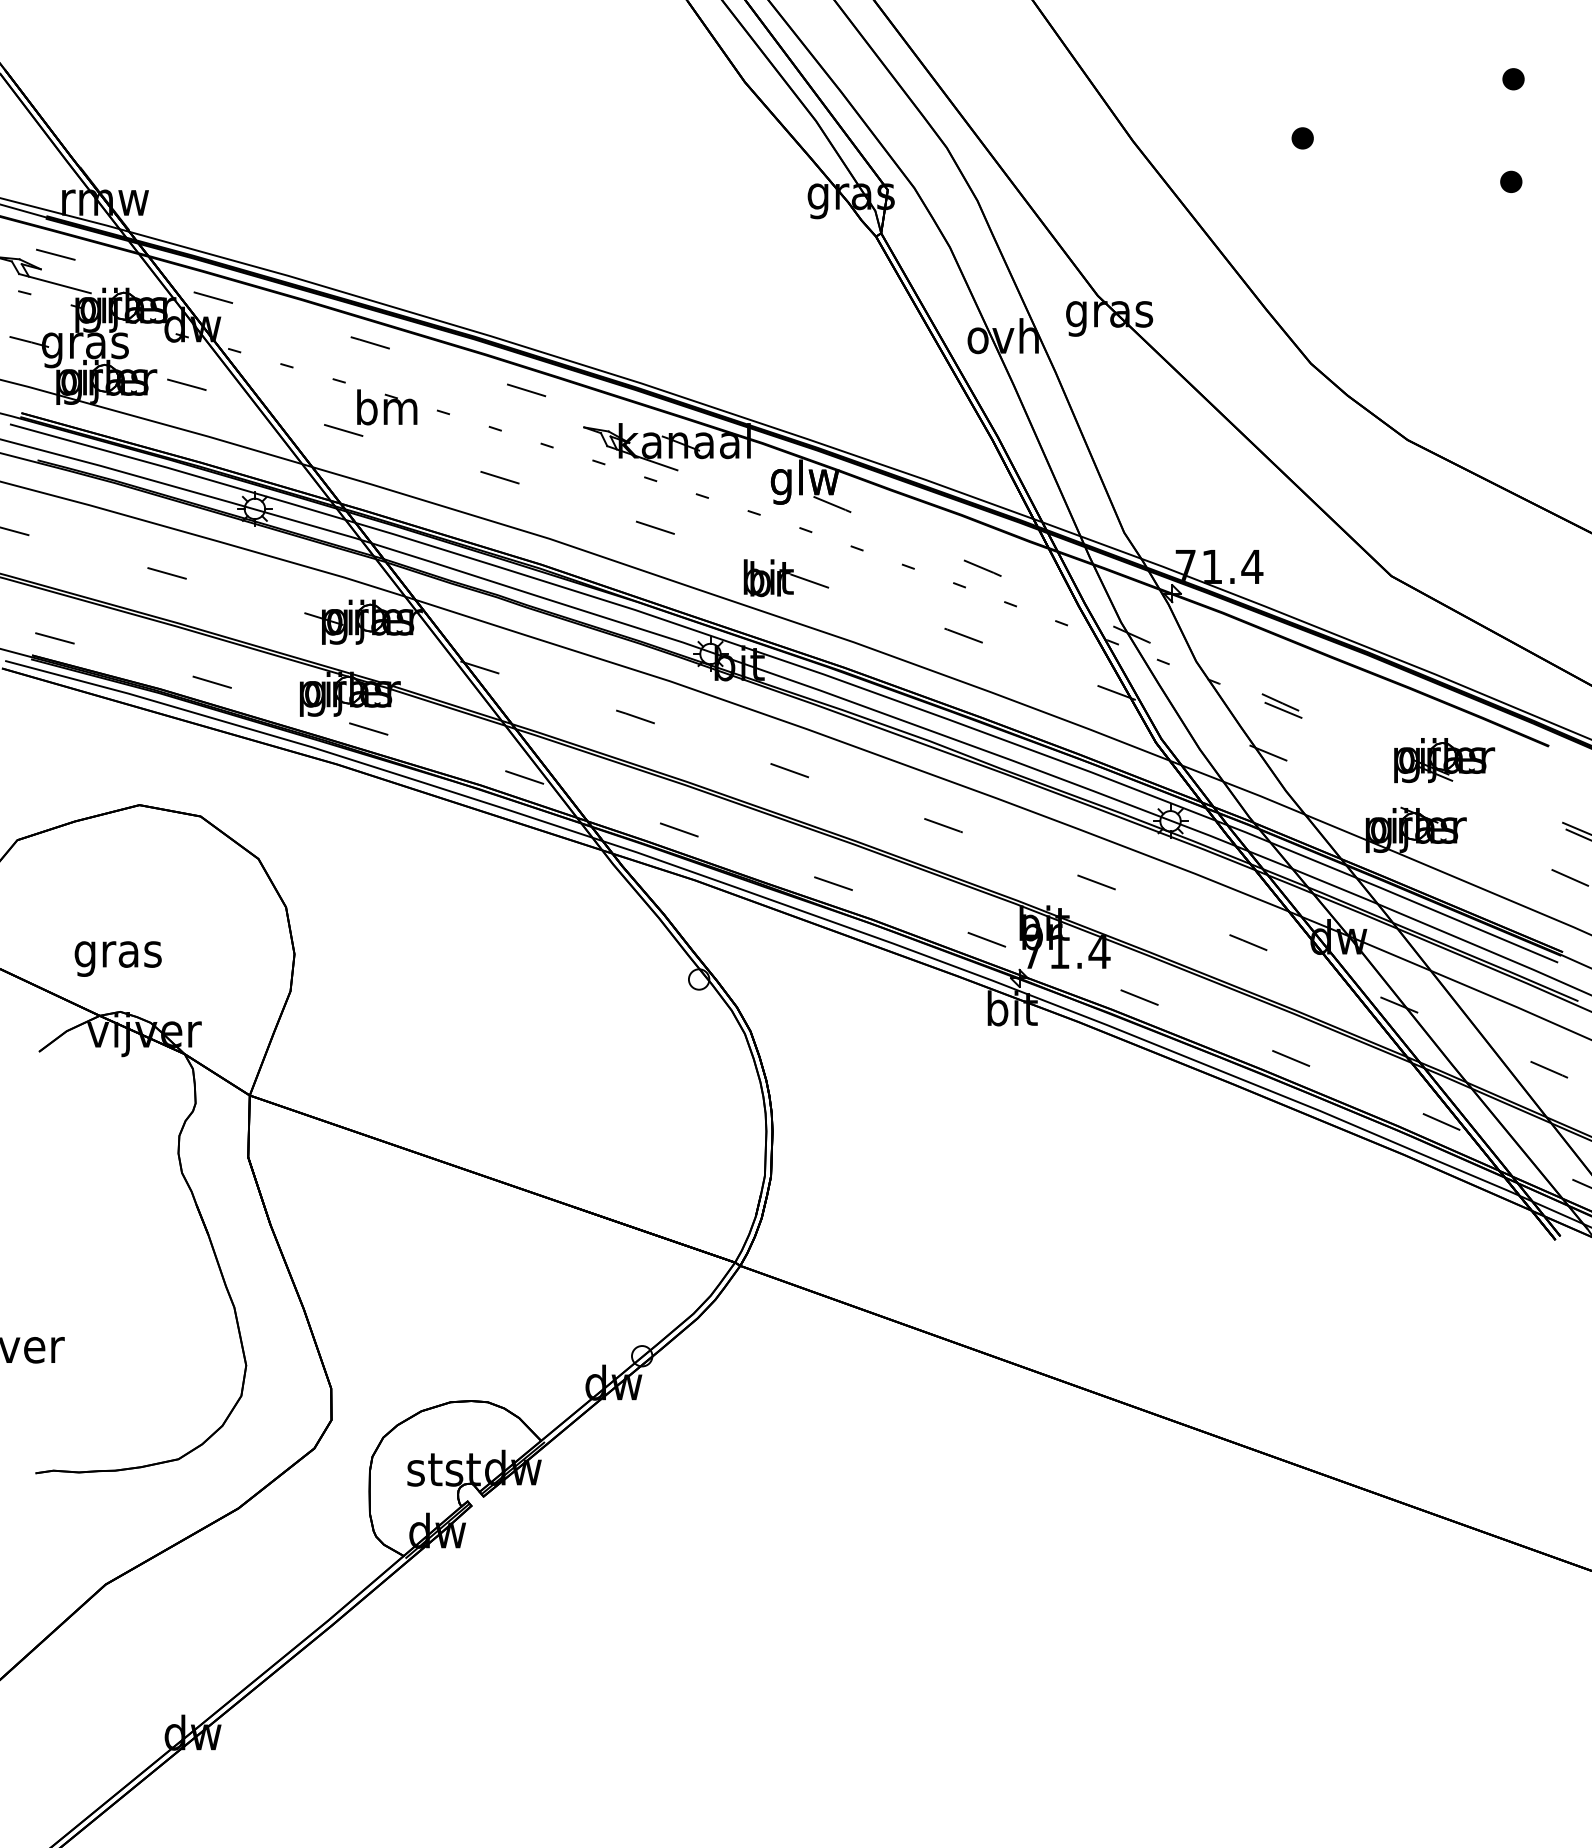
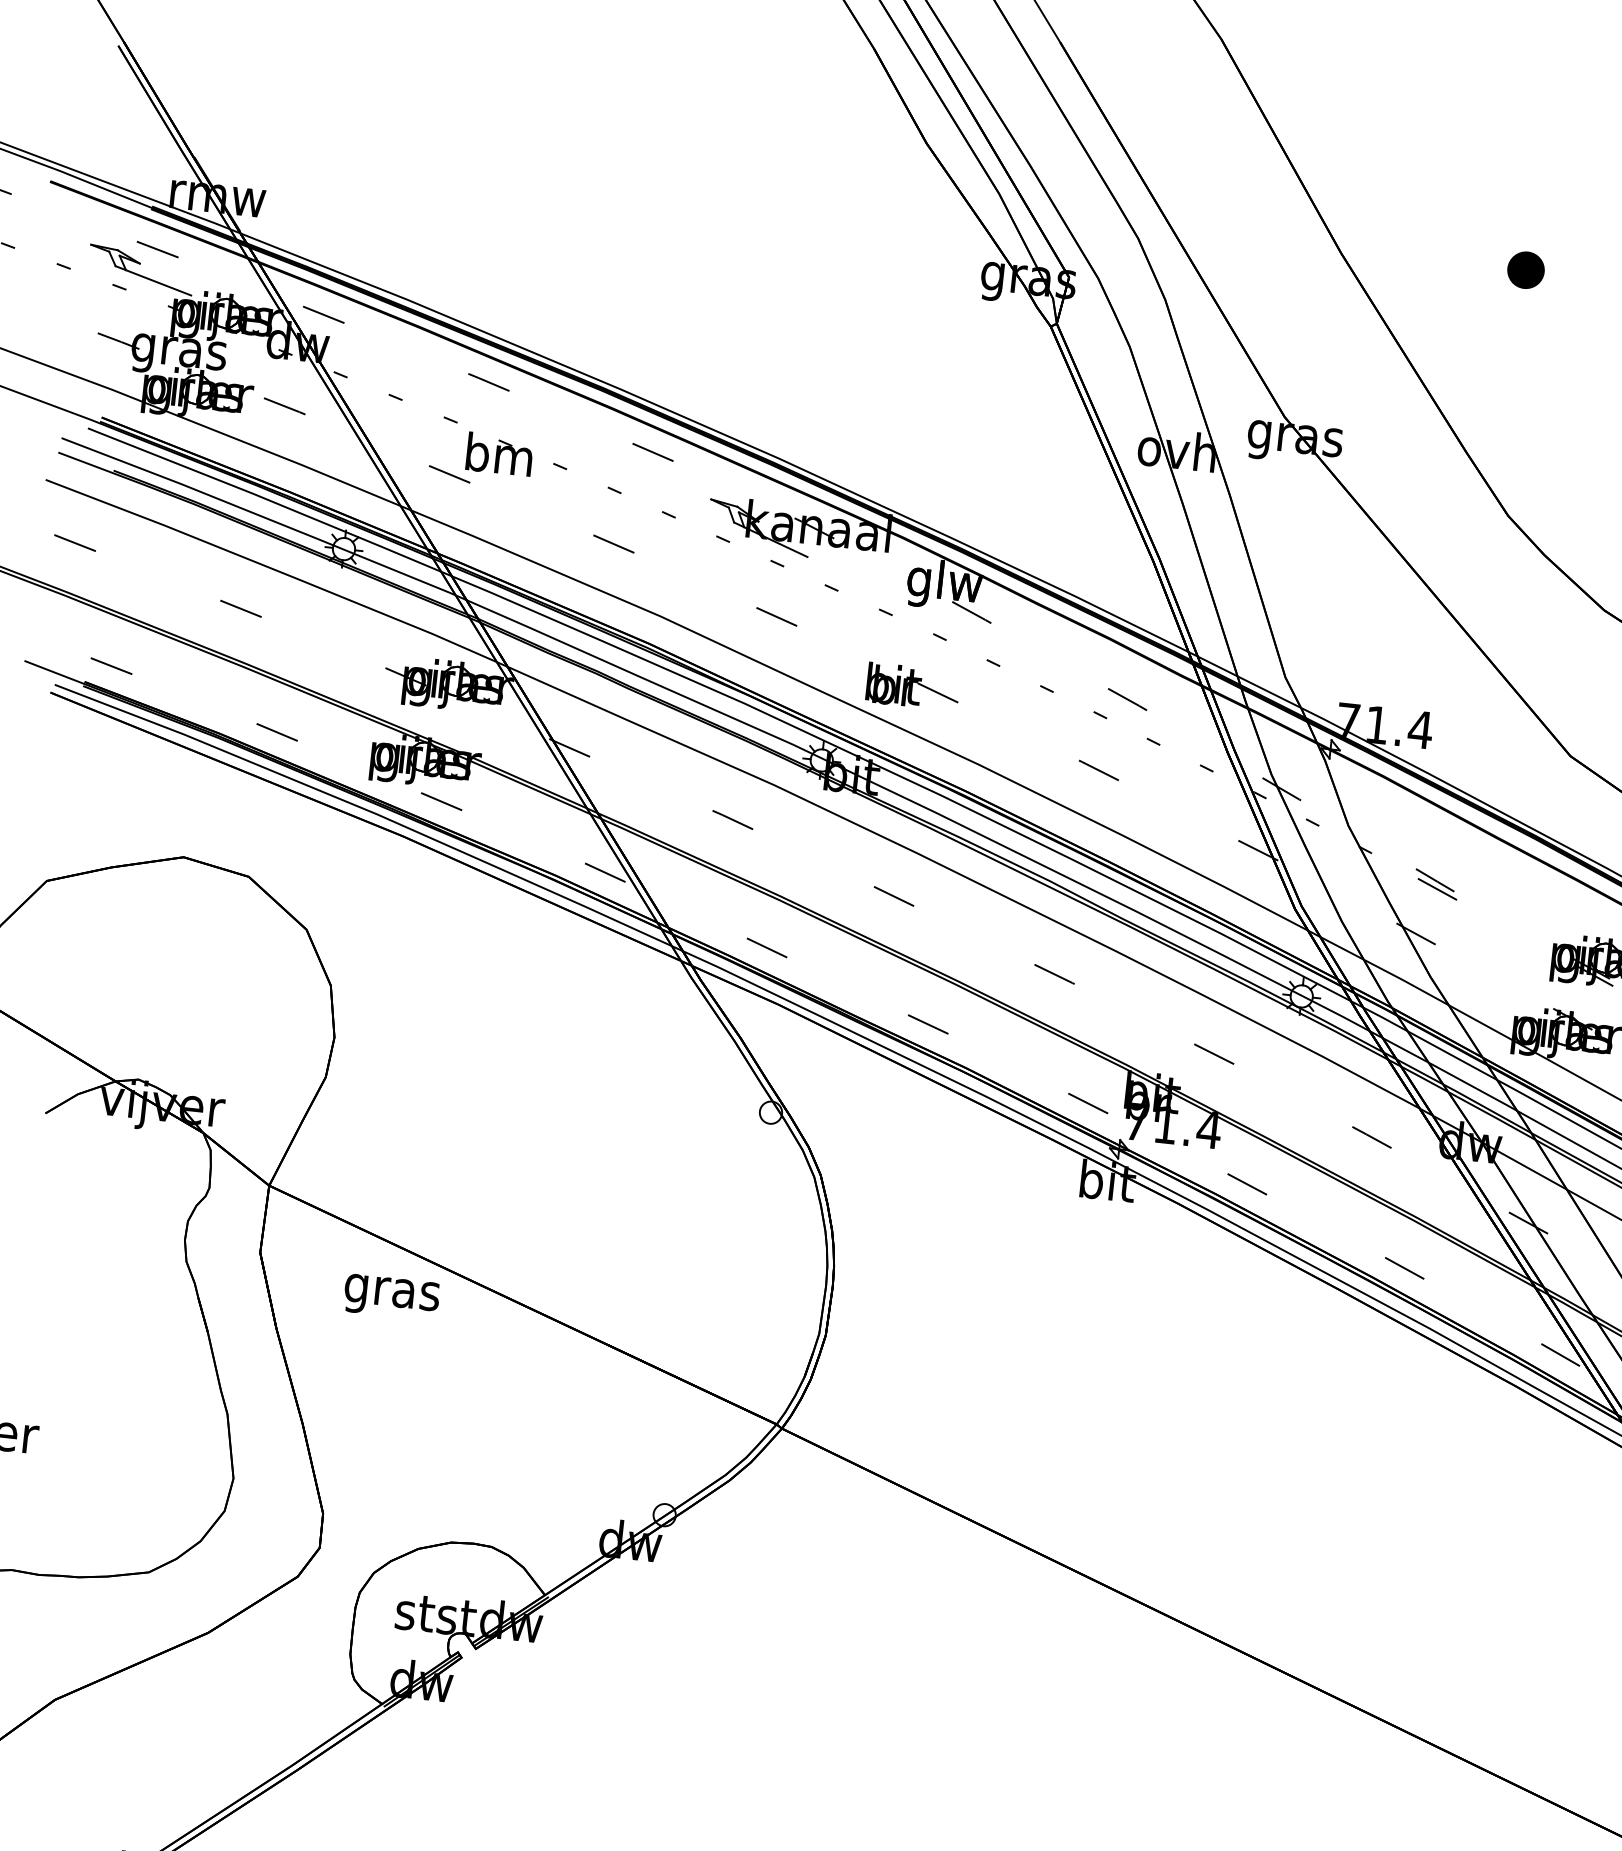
part: (1302, 138) -> (1525, 270), size x1.6
text: (117, 958) -> (390, 1296), moved

